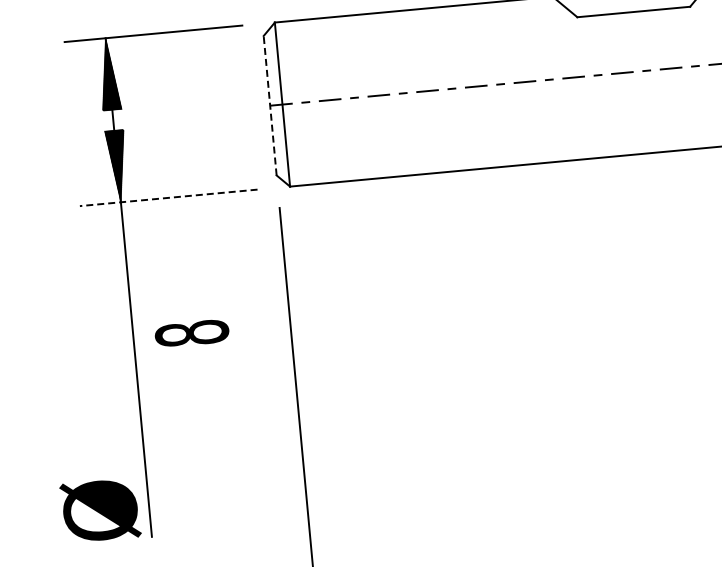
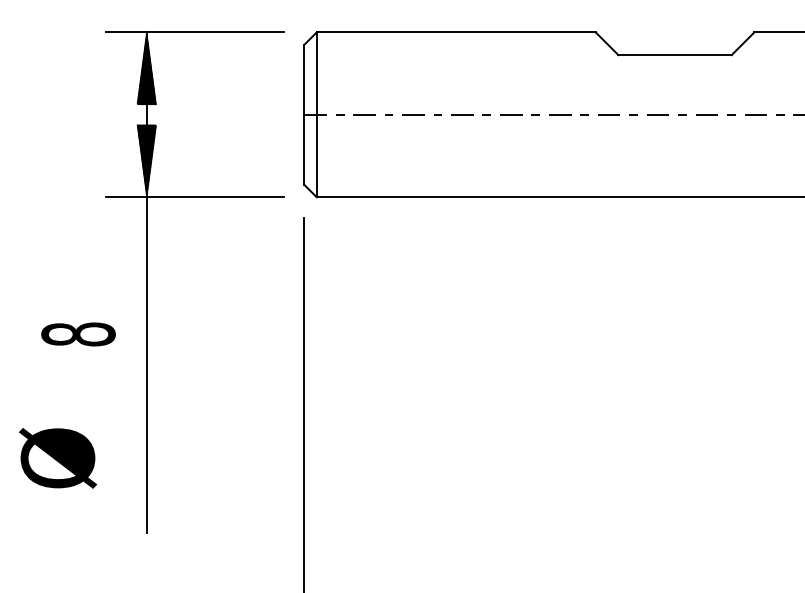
line: (270, 105) -> (304, 114), dashed -> solid
line: (168, 198) -> (194, 197), dashed -> solid
text: (192, 333) -> (78, 334), moved
text: (101, 510) -> (58, 458), moved

